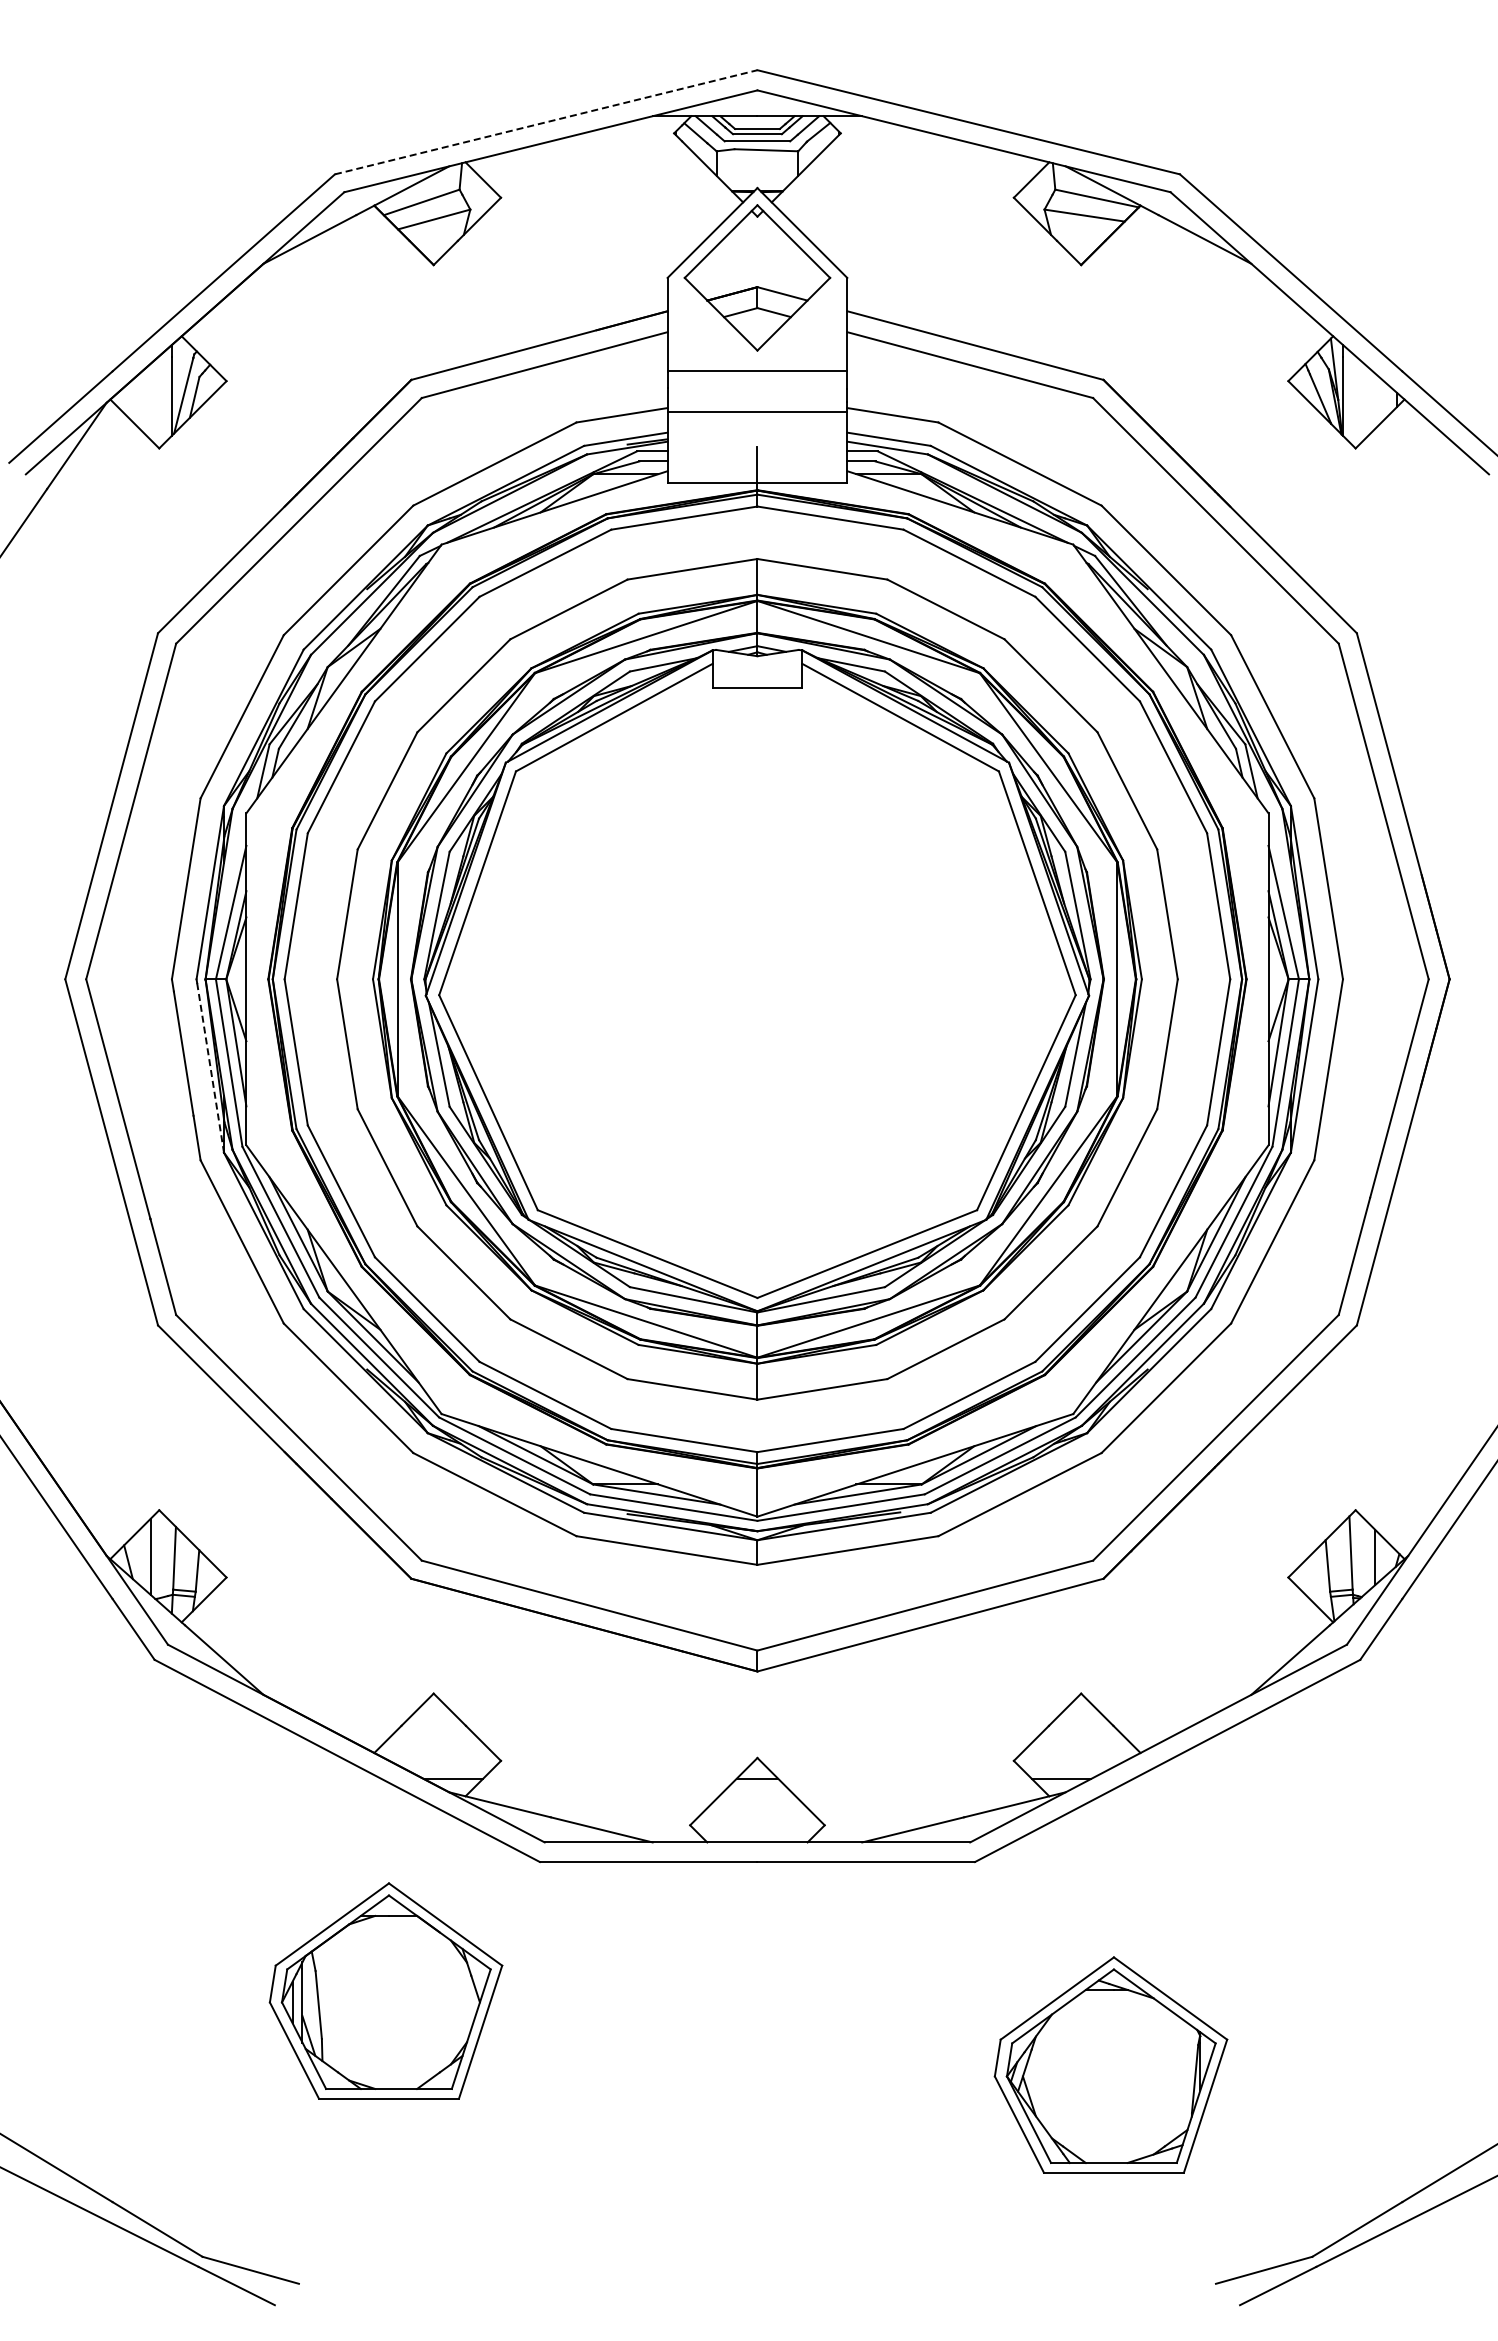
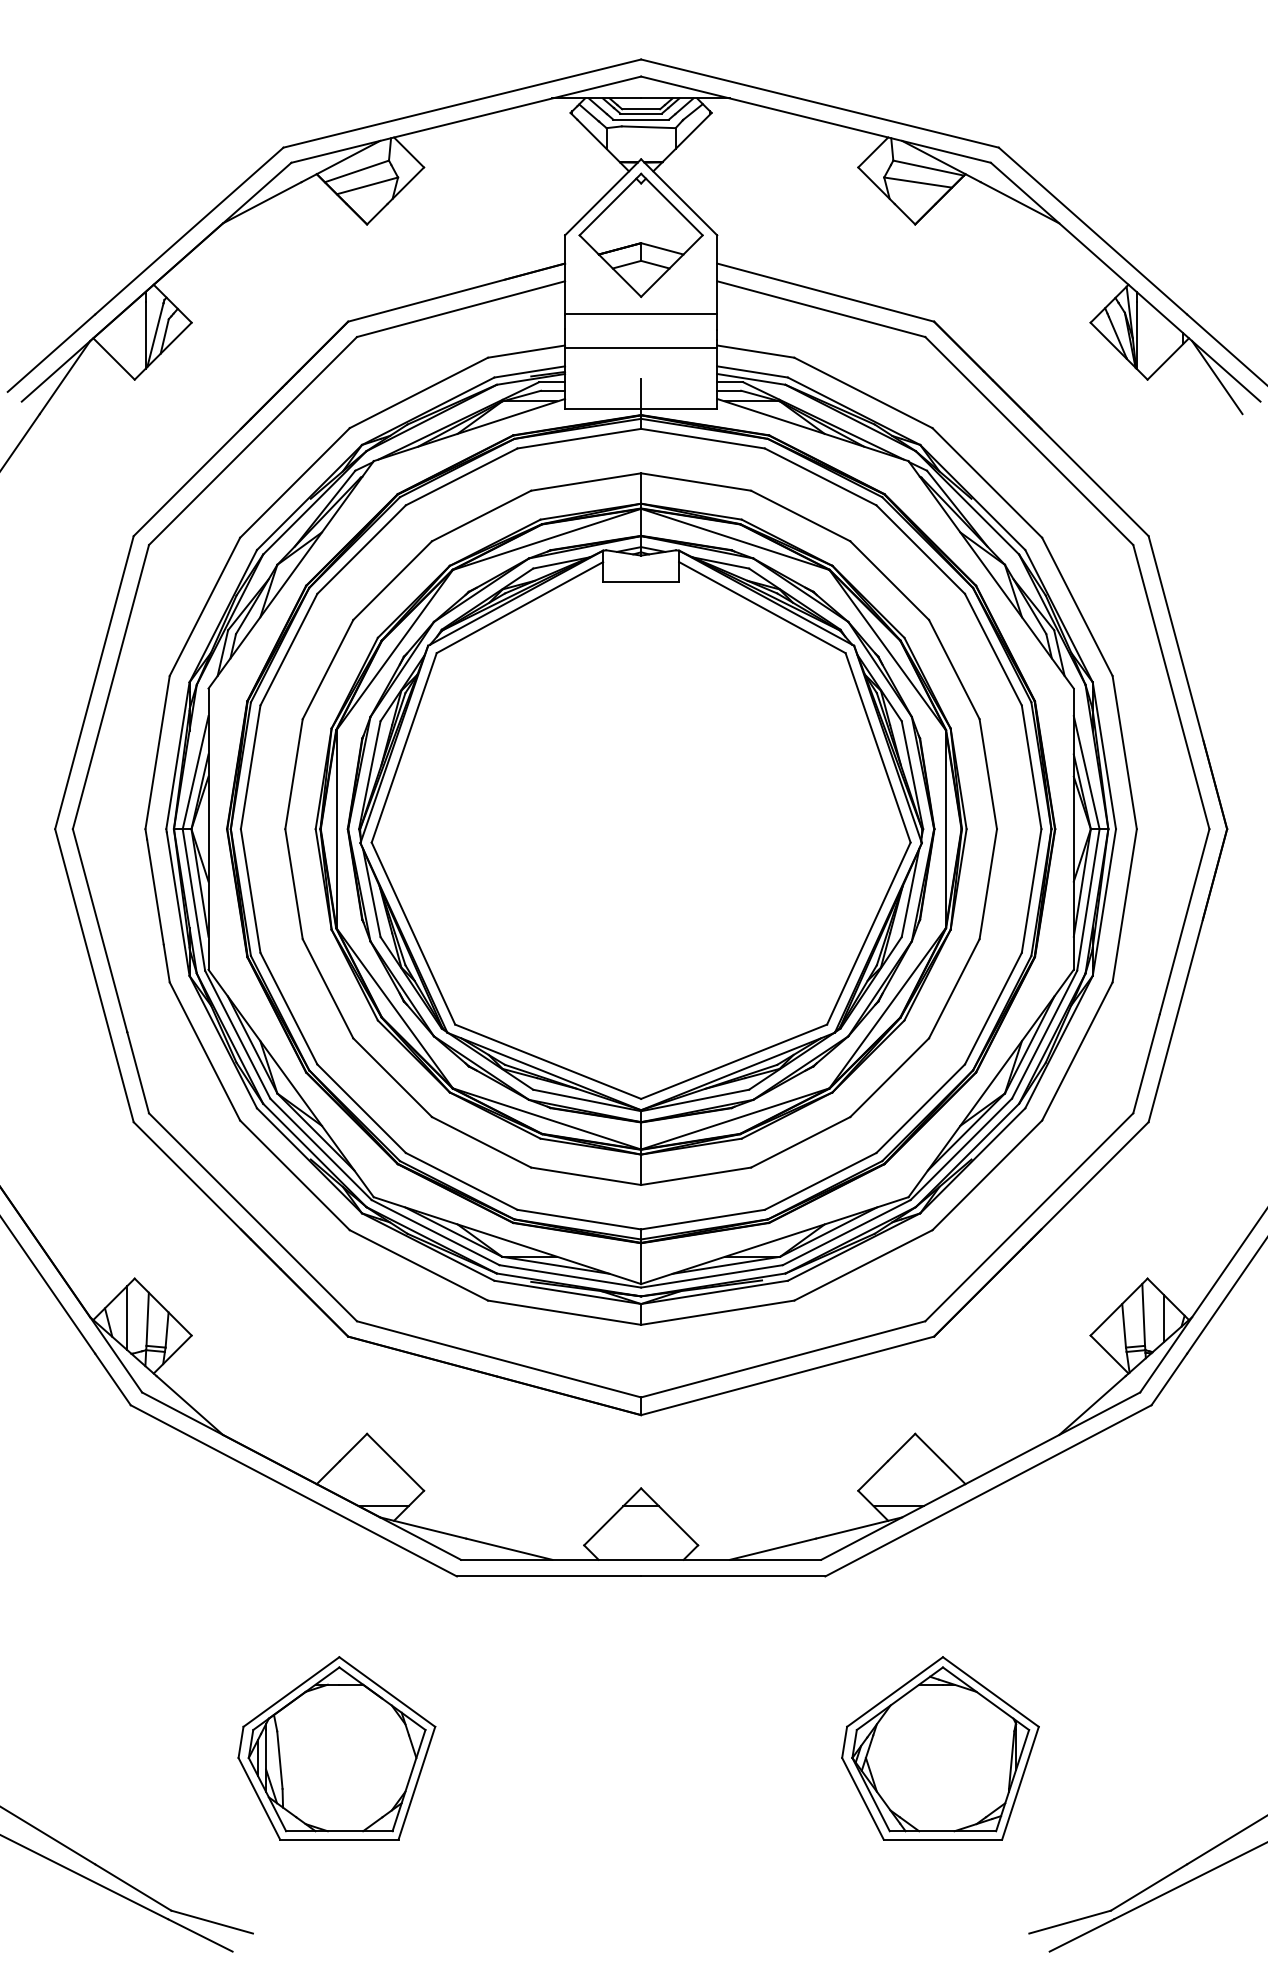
line: (546, 122) -> (462, 103), dashed -> solid
line: (1437, 445) -> (1216, 377), added
line: (210, 1067) -> (178, 903), dashed -> solid
part: (385, 1990) -> (336, 1747), moved

